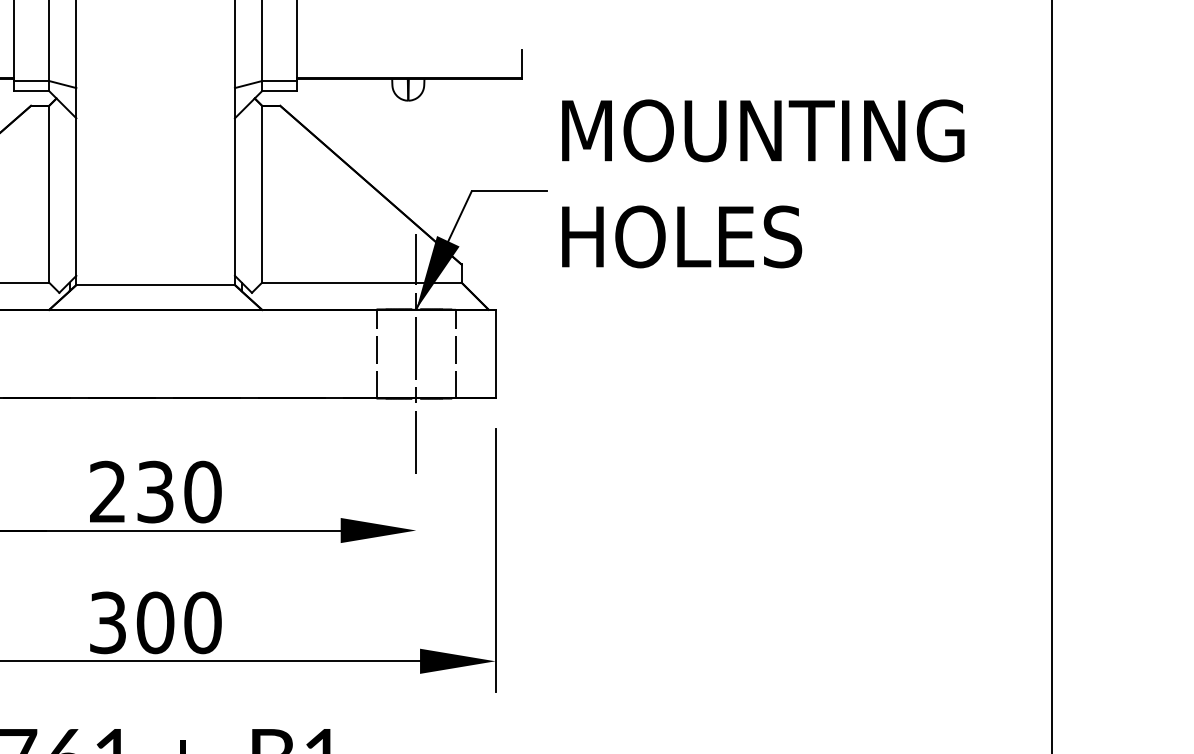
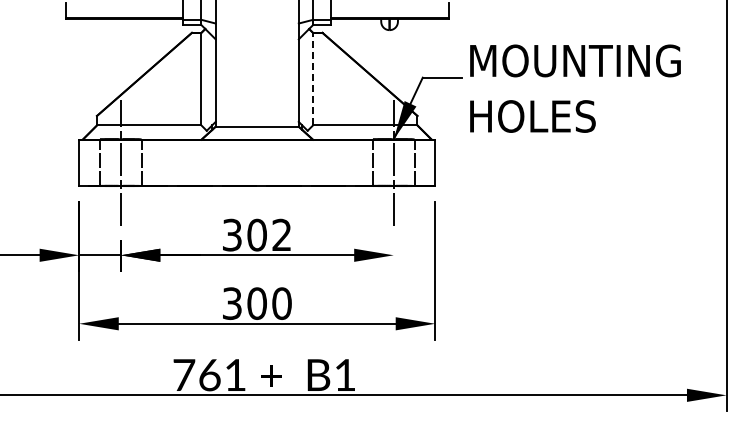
text: (763, 183) -> (575, 88), moved
line: (263, 192) -> (313, 78), solid -> dashed
text: (154, 490) -> (256, 234), 230 -> 302

